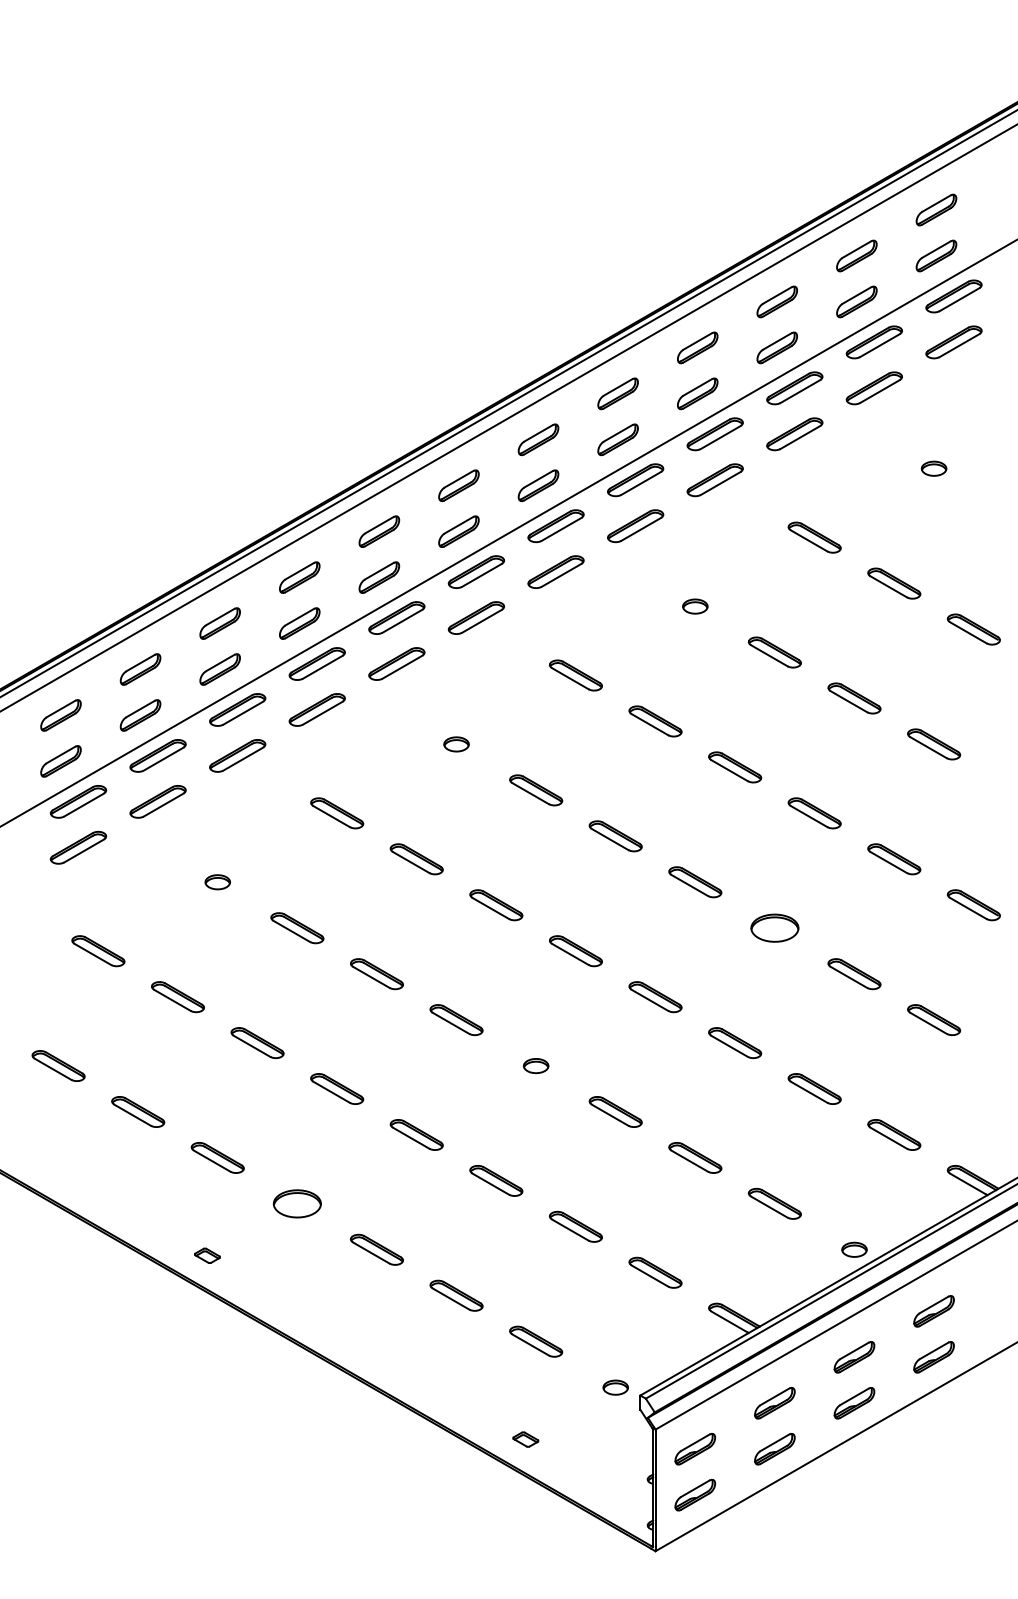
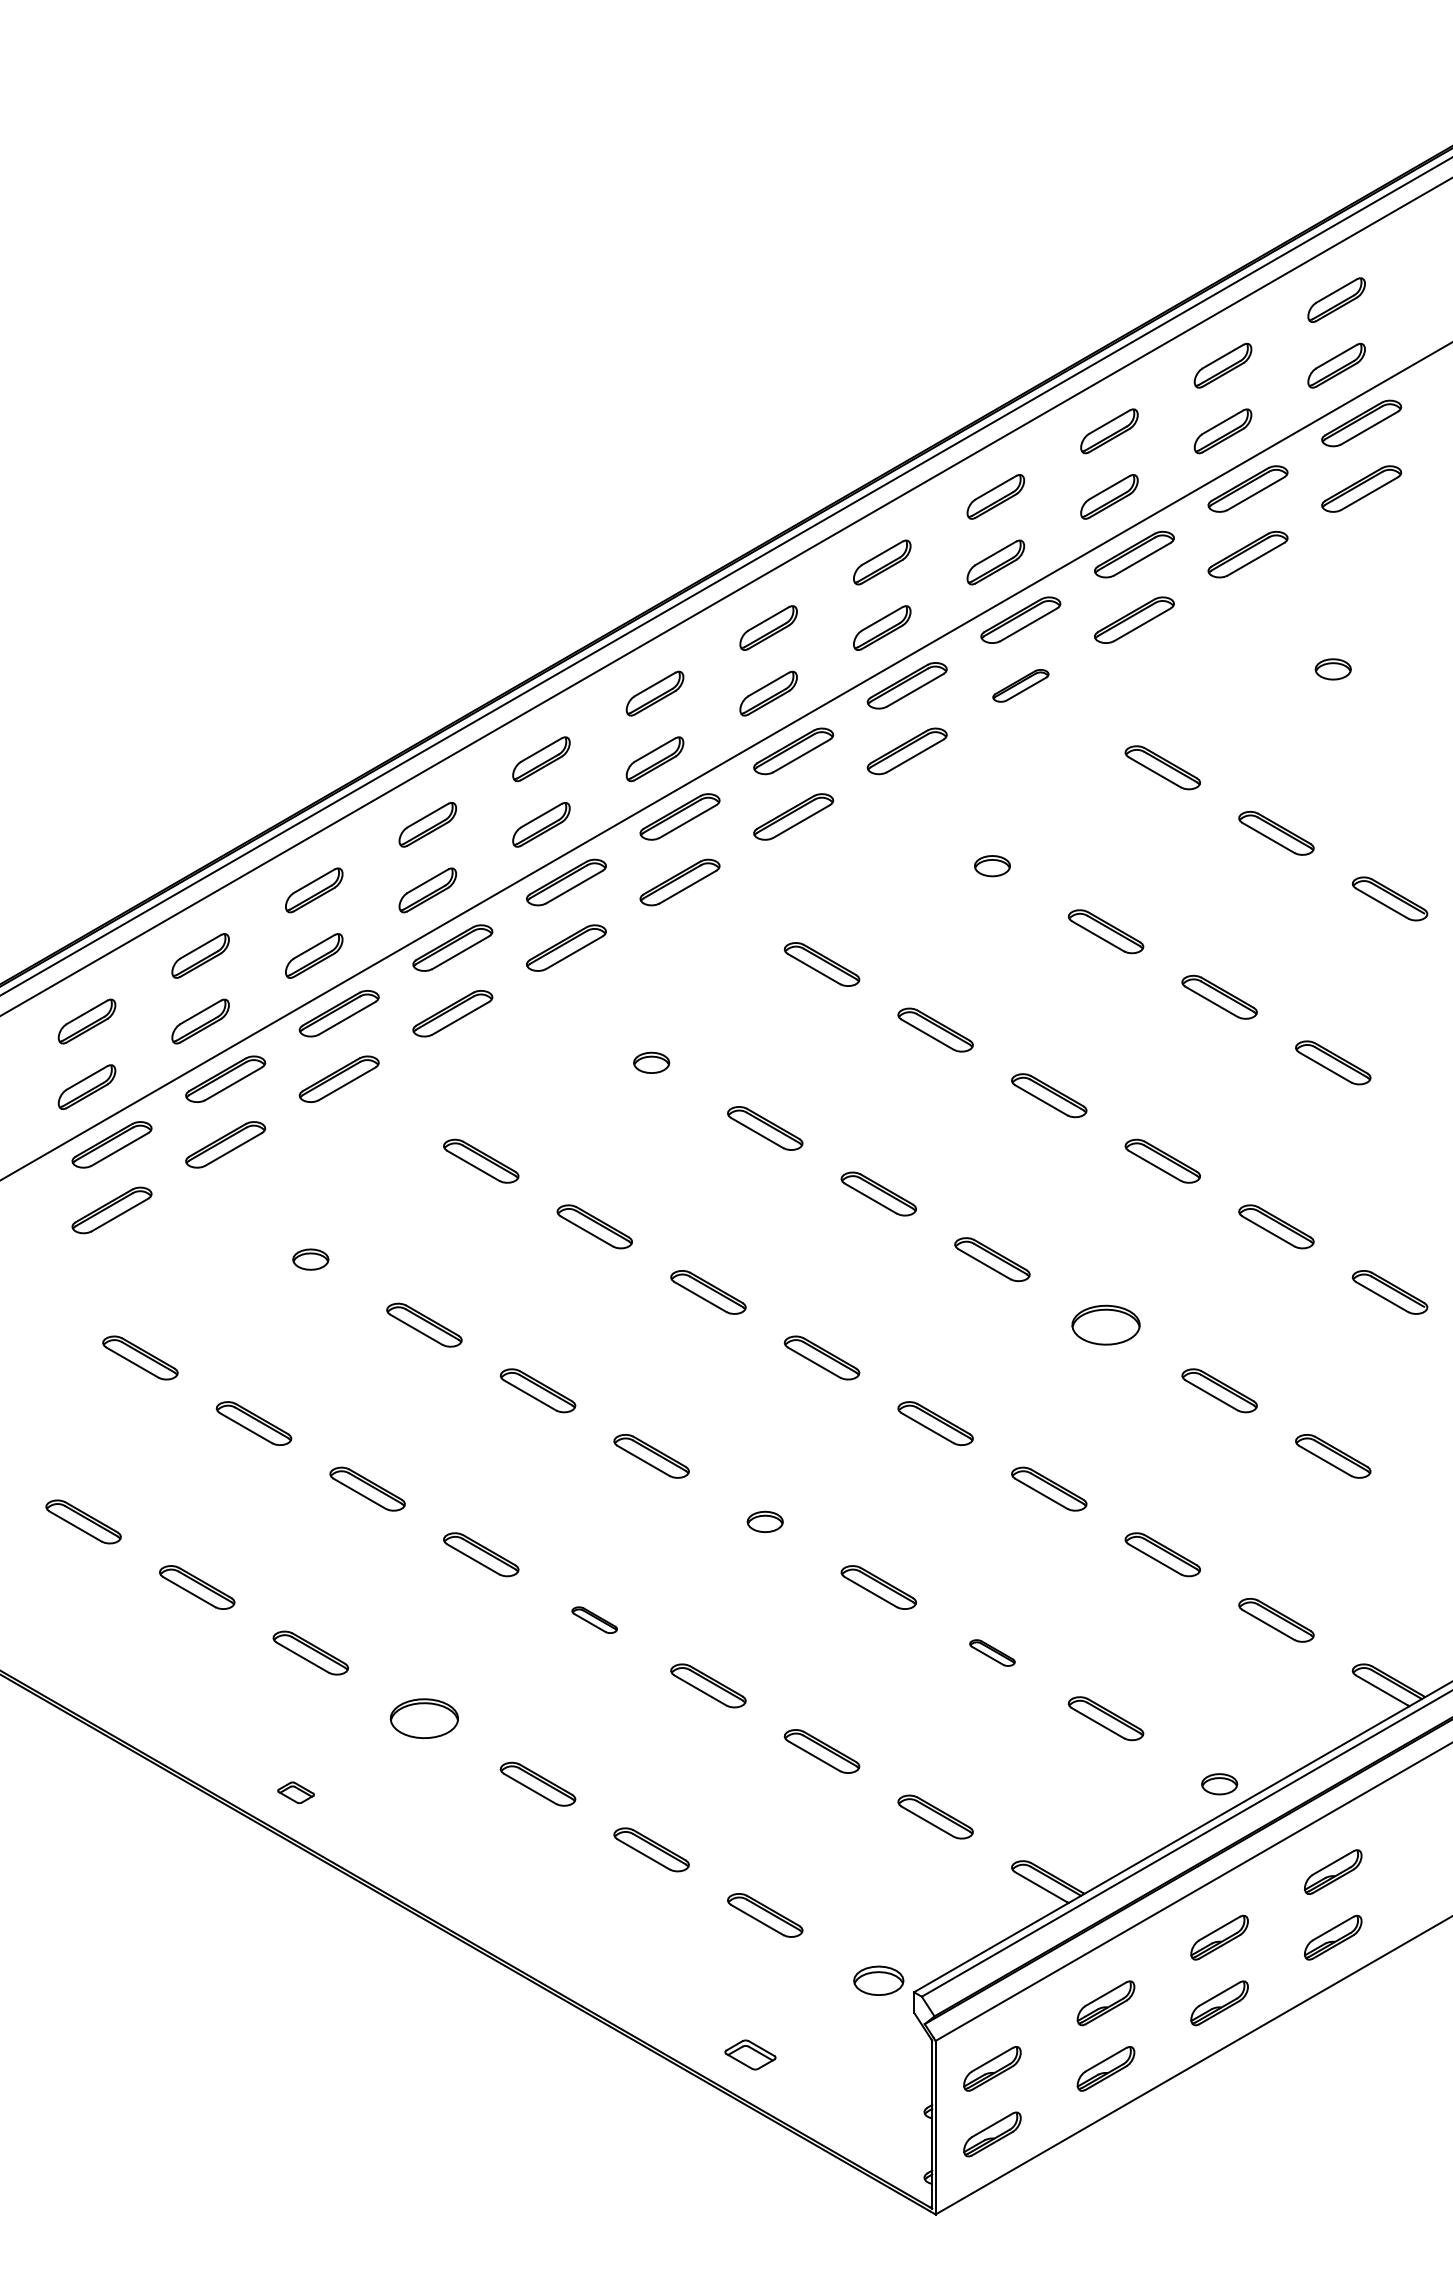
part: (714, 480) -> (1020, 685), size x0.7
part: (416, 1134) -> (594, 1619), size x0.6
part: (695, 1157) -> (992, 1652), size x0.6
part: (615, 1388) -> (878, 1981), size x1.4
part: (525, 1439) -> (750, 2055), size x1.4

